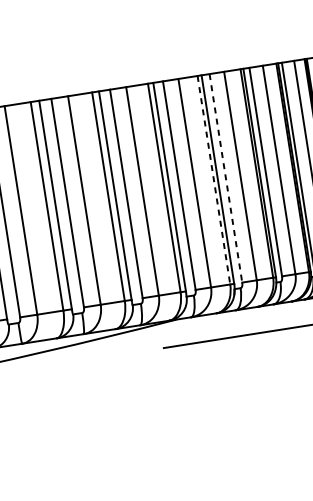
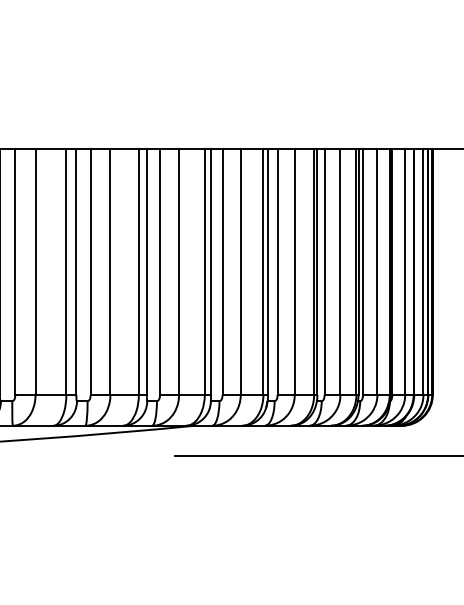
line: (225, 178) -> (277, 272), dashed -> solid
line: (214, 180) -> (263, 272), dashed -> solid

